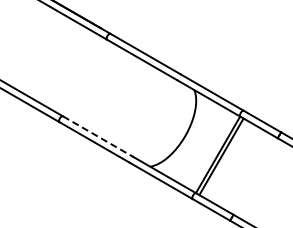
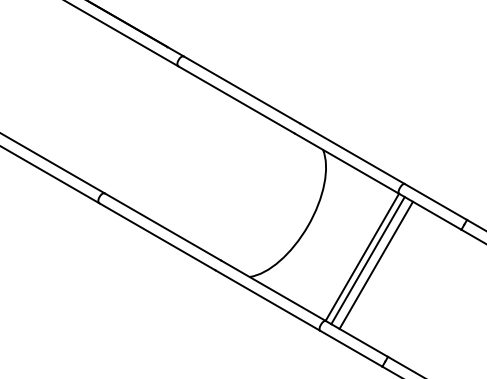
line: (98, 136) -> (163, 226), dashed -> solid
line: (226, 159) -> (376, 265), added

